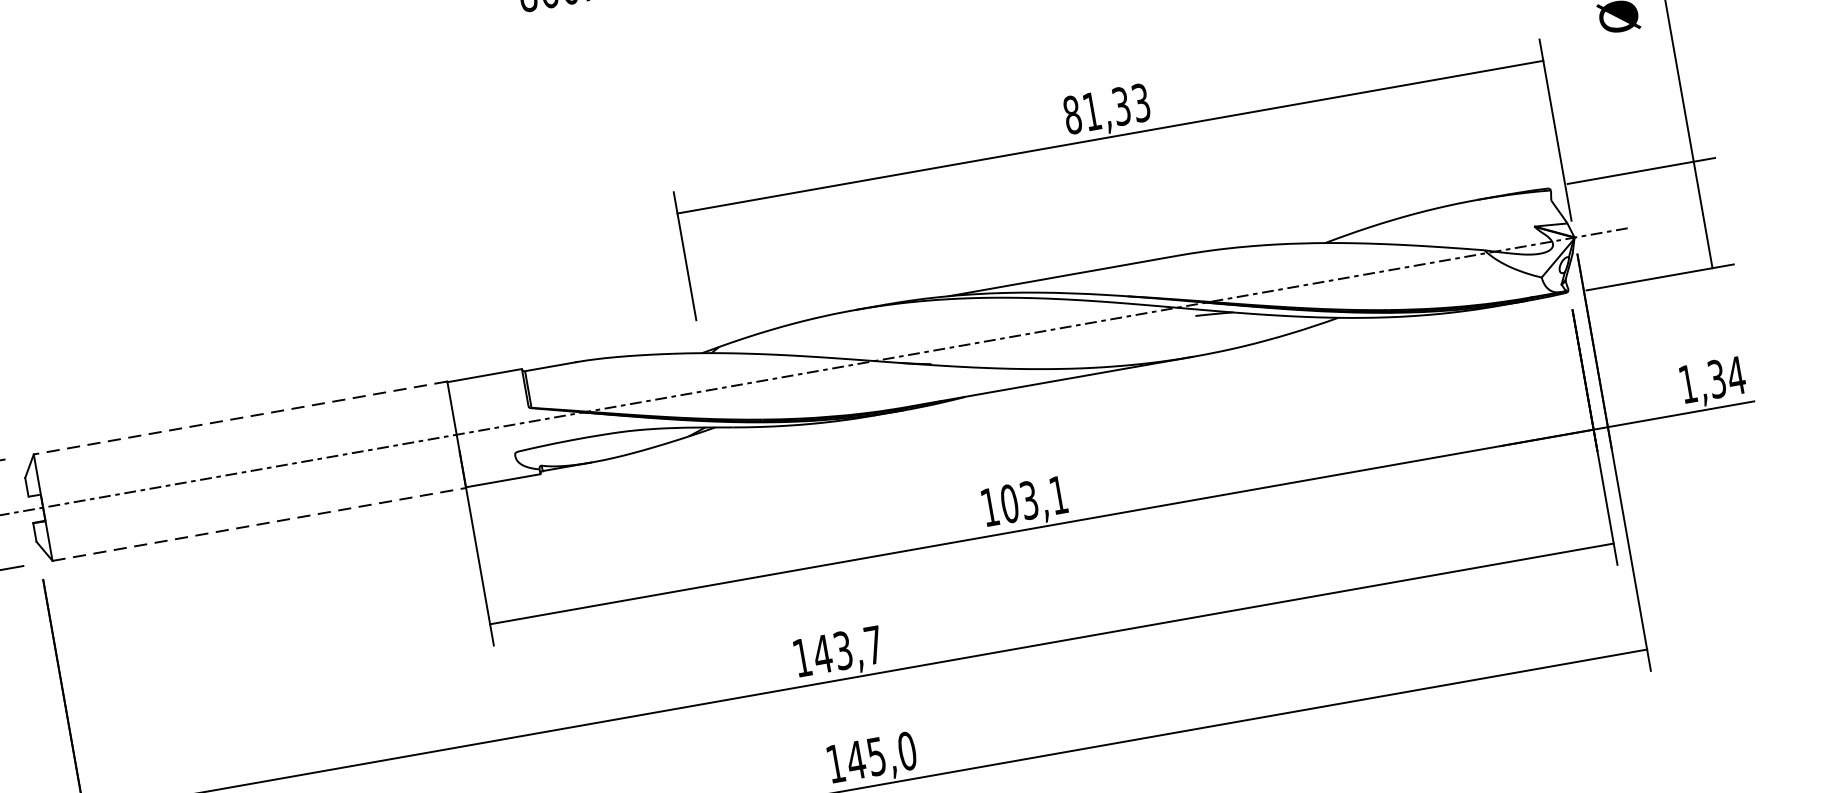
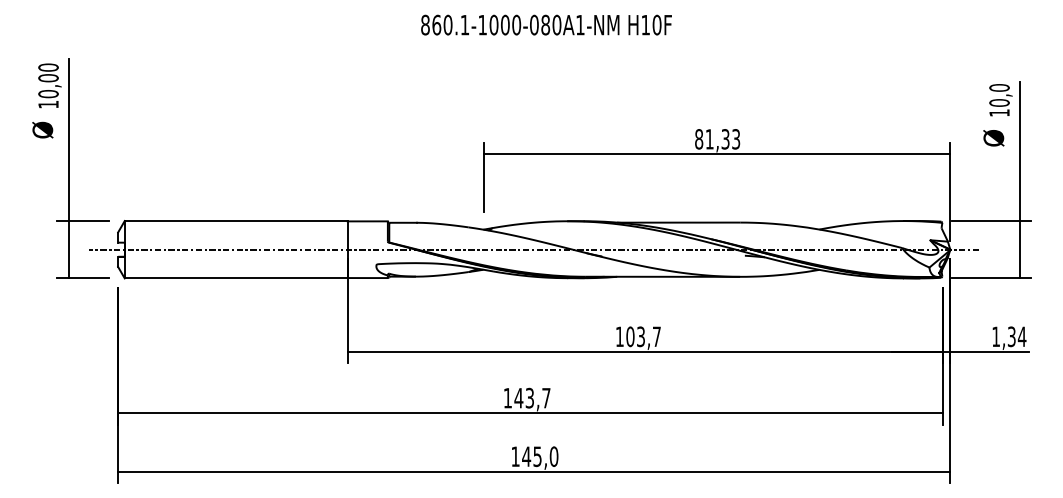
line: (239, 419) -> (235, 221), dashed -> solid
text: (1057, 494) -> (656, 336), 103,1 -> 103,7
line: (259, 524) -> (236, 278), dashed -> solid

